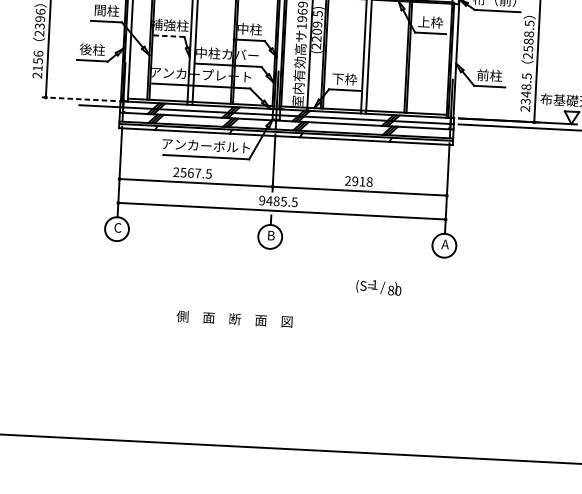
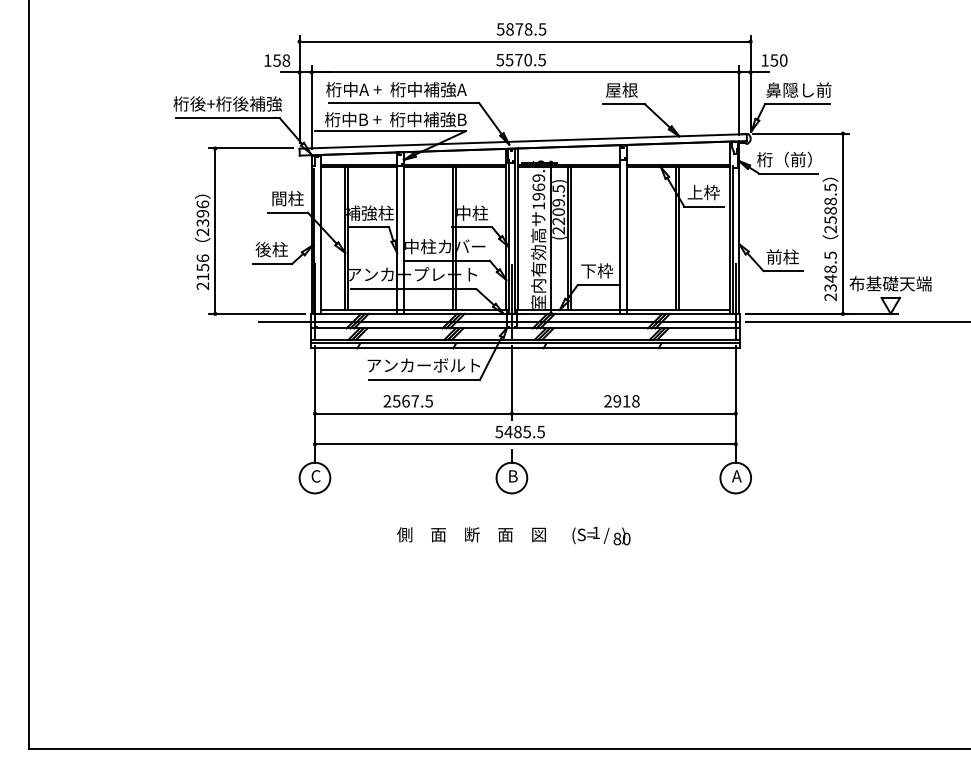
line: (169, 36) -> (369, 227), dashed -> solid
line: (78, 98) -> (257, 313), dashed -> solid
text: (262, 200) -> (499, 431), 9485.5 -> 5485.5
text: (378, 287) -> (601, 535), moved
text: (234, 318) -> (471, 534), moved

